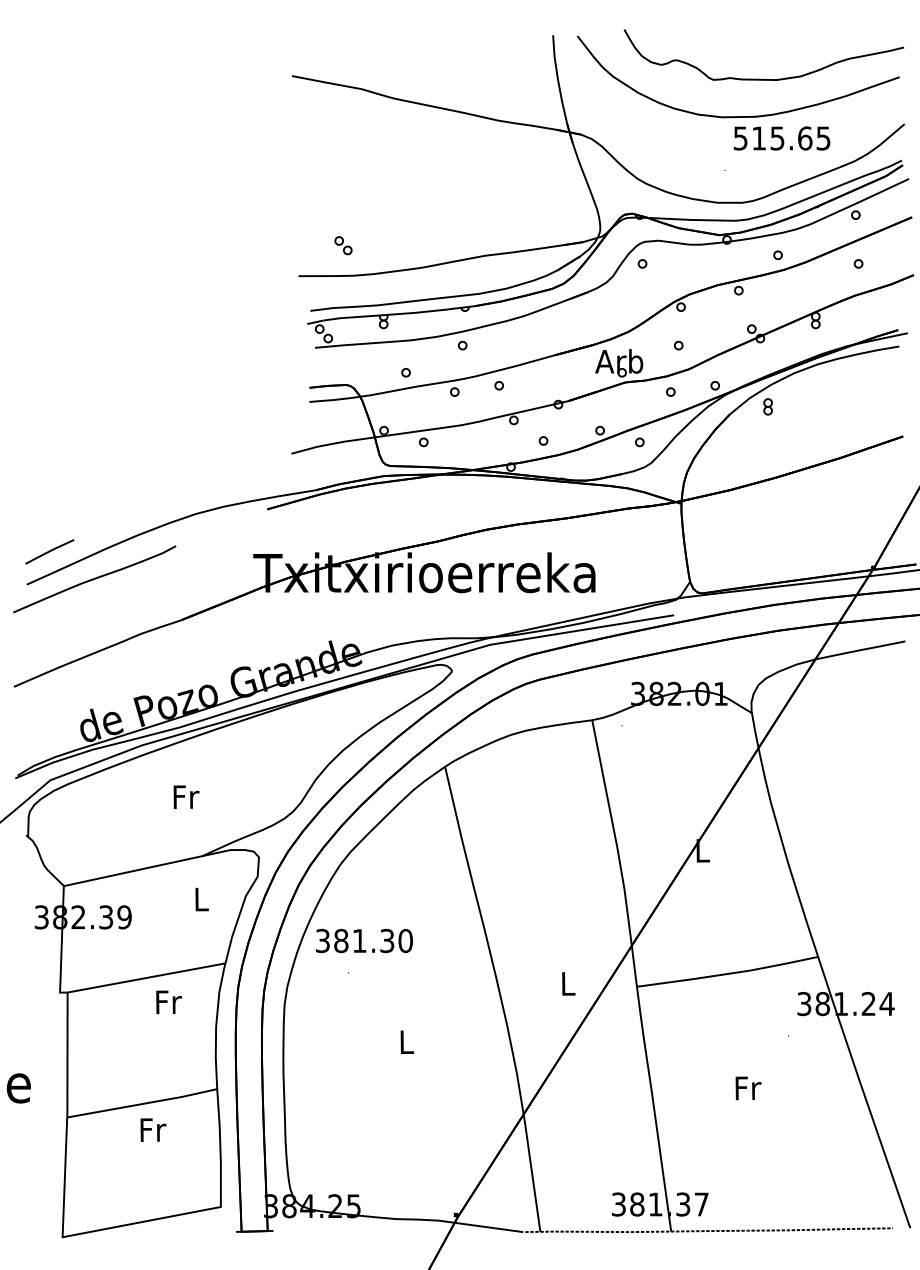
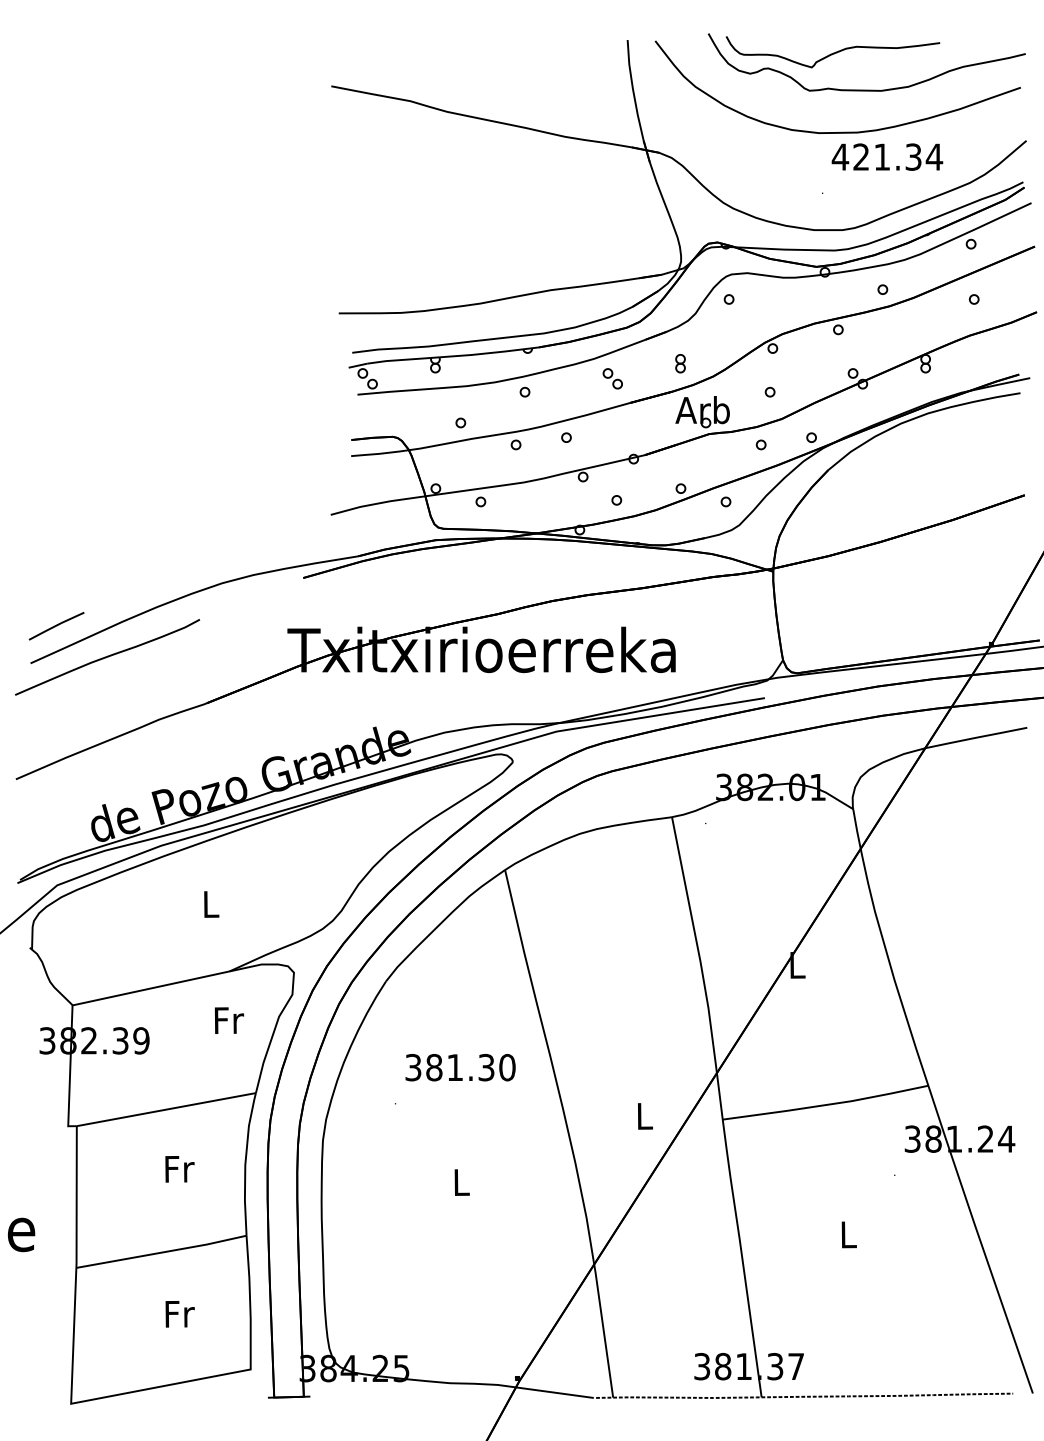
curve: (734, 46) -> (833, 52), added
text: (782, 137) -> (887, 156), 515.65 -> 421.34
part: (343, 245) -> (612, 378), moved
part: (768, 406) -> (680, 363), moved
text: (186, 797) -> (211, 904), Fr -> L
text: (202, 899) -> (229, 1020), L -> Fr
text: (364, 940) -> (460, 1067), moved
text: (168, 1002) -> (179, 1169), moved
text: (747, 1088) -> (848, 1234), Fr -> L
text: (152, 1130) -> (179, 1314), moved

